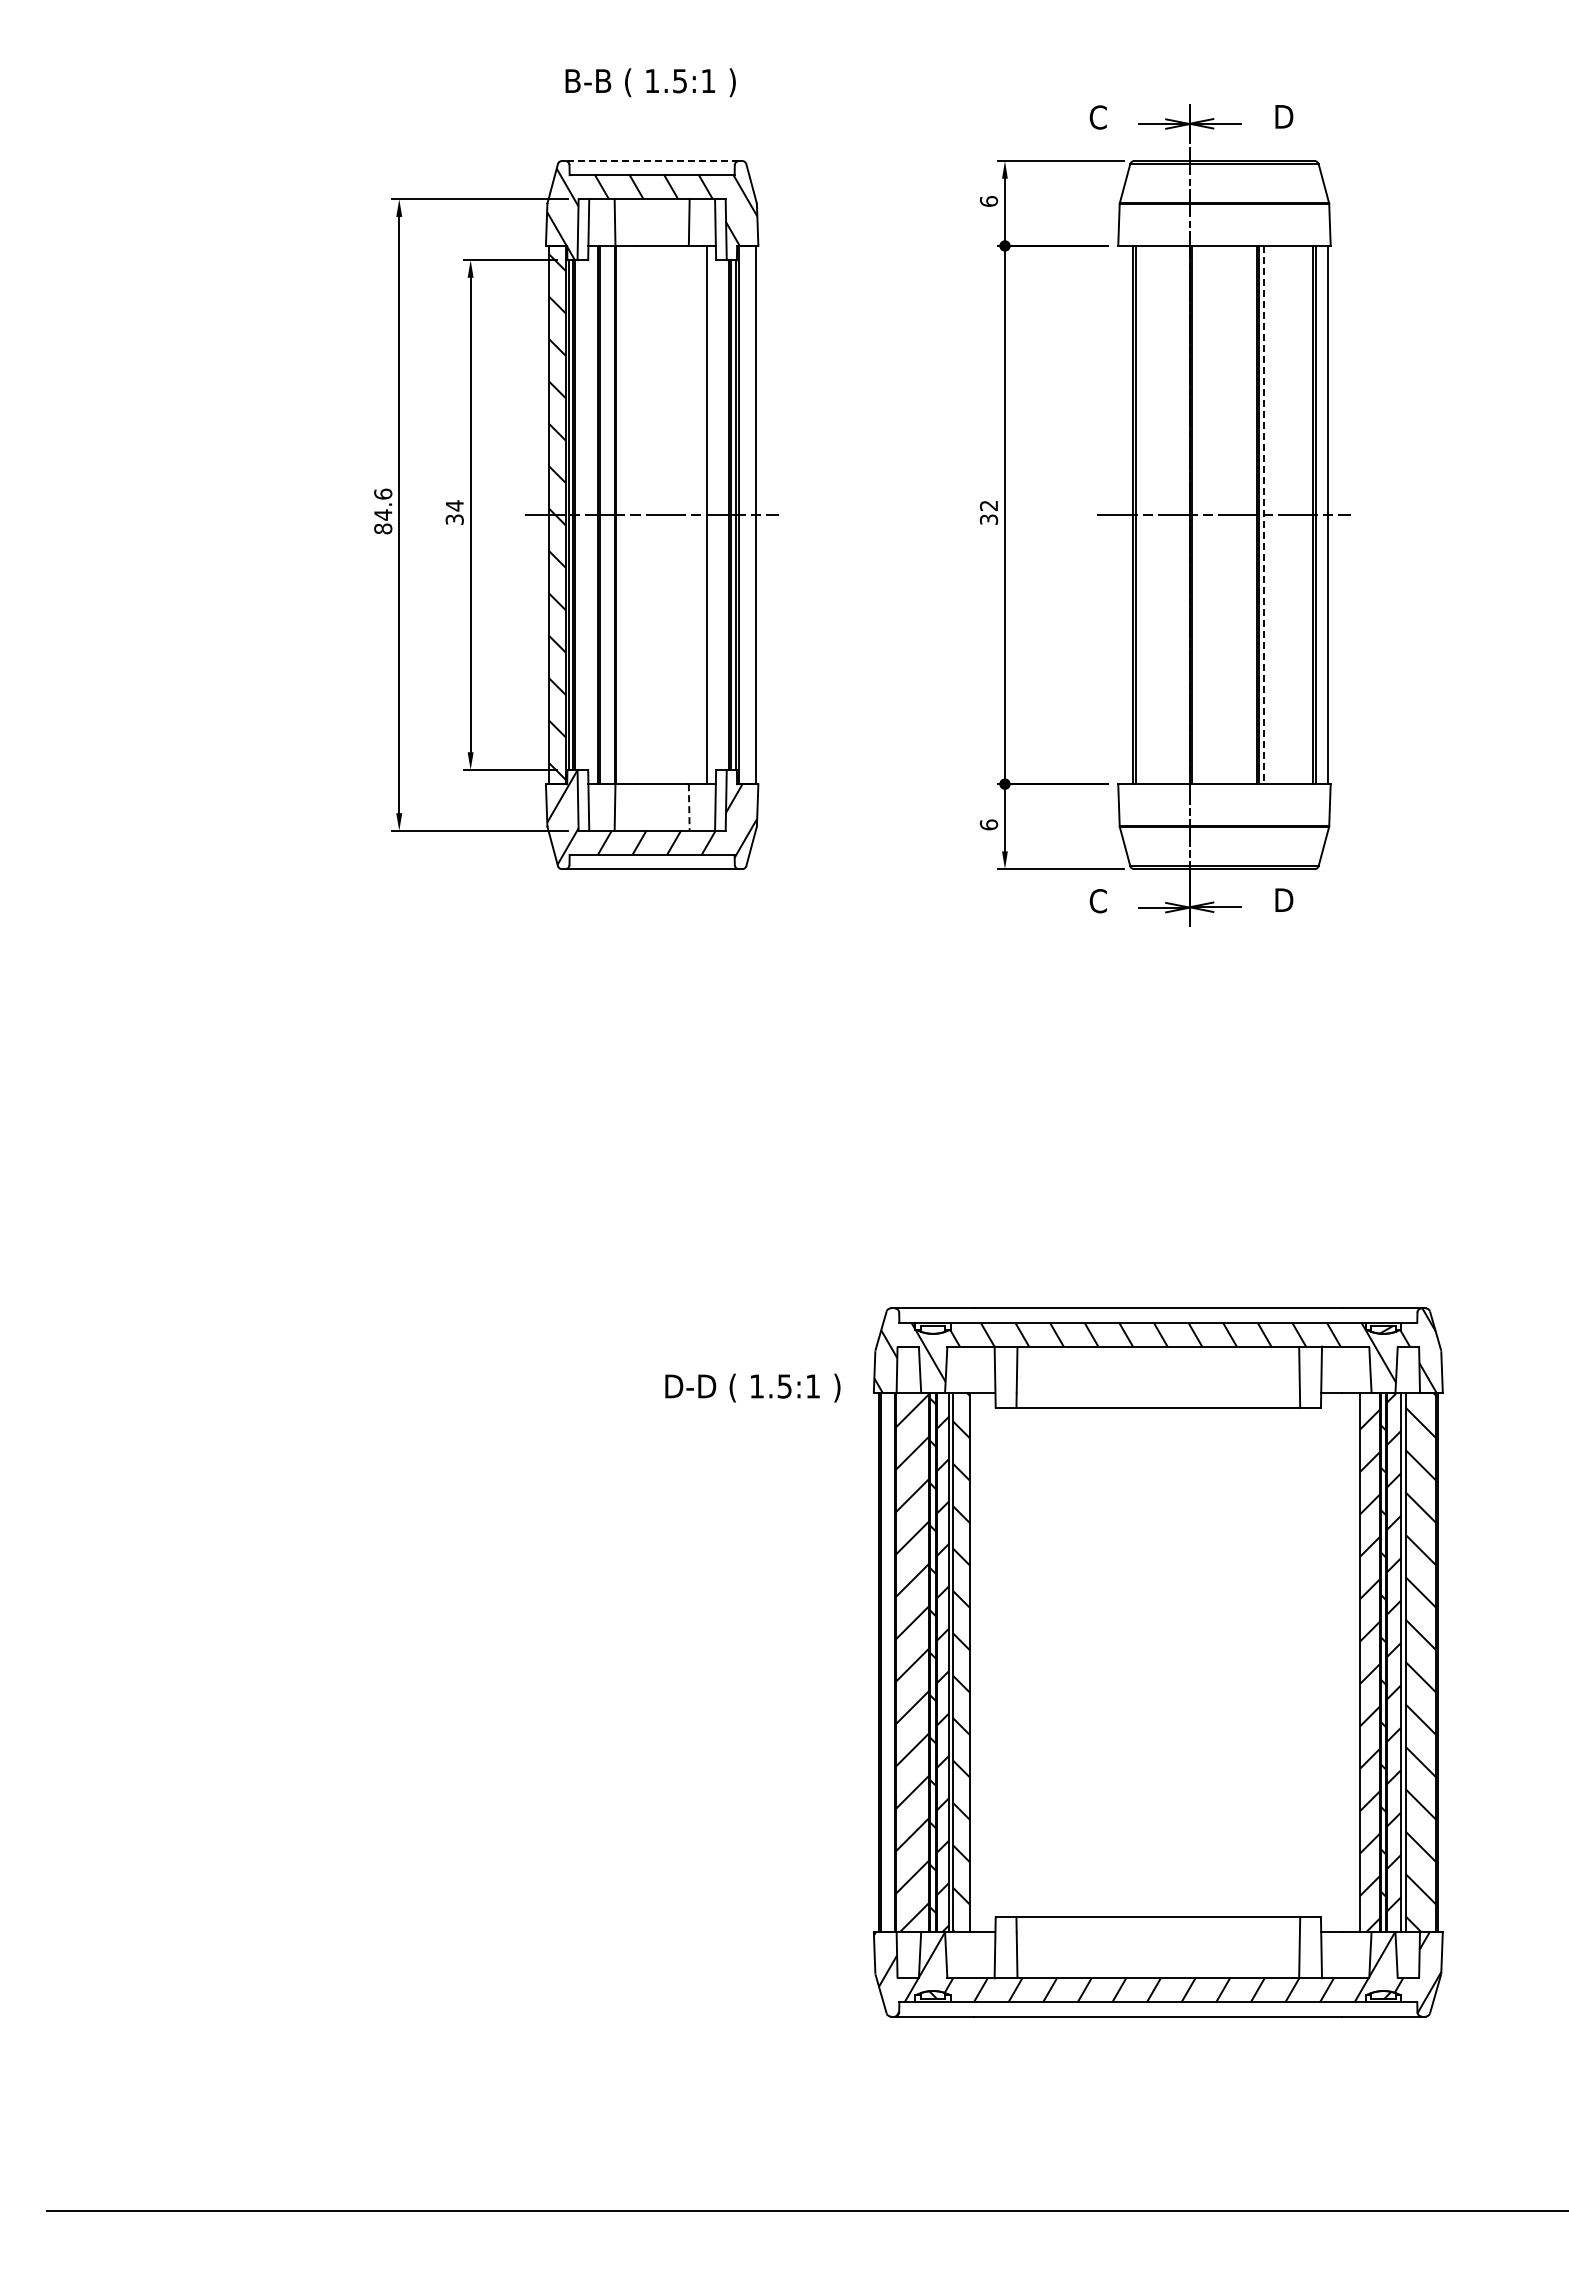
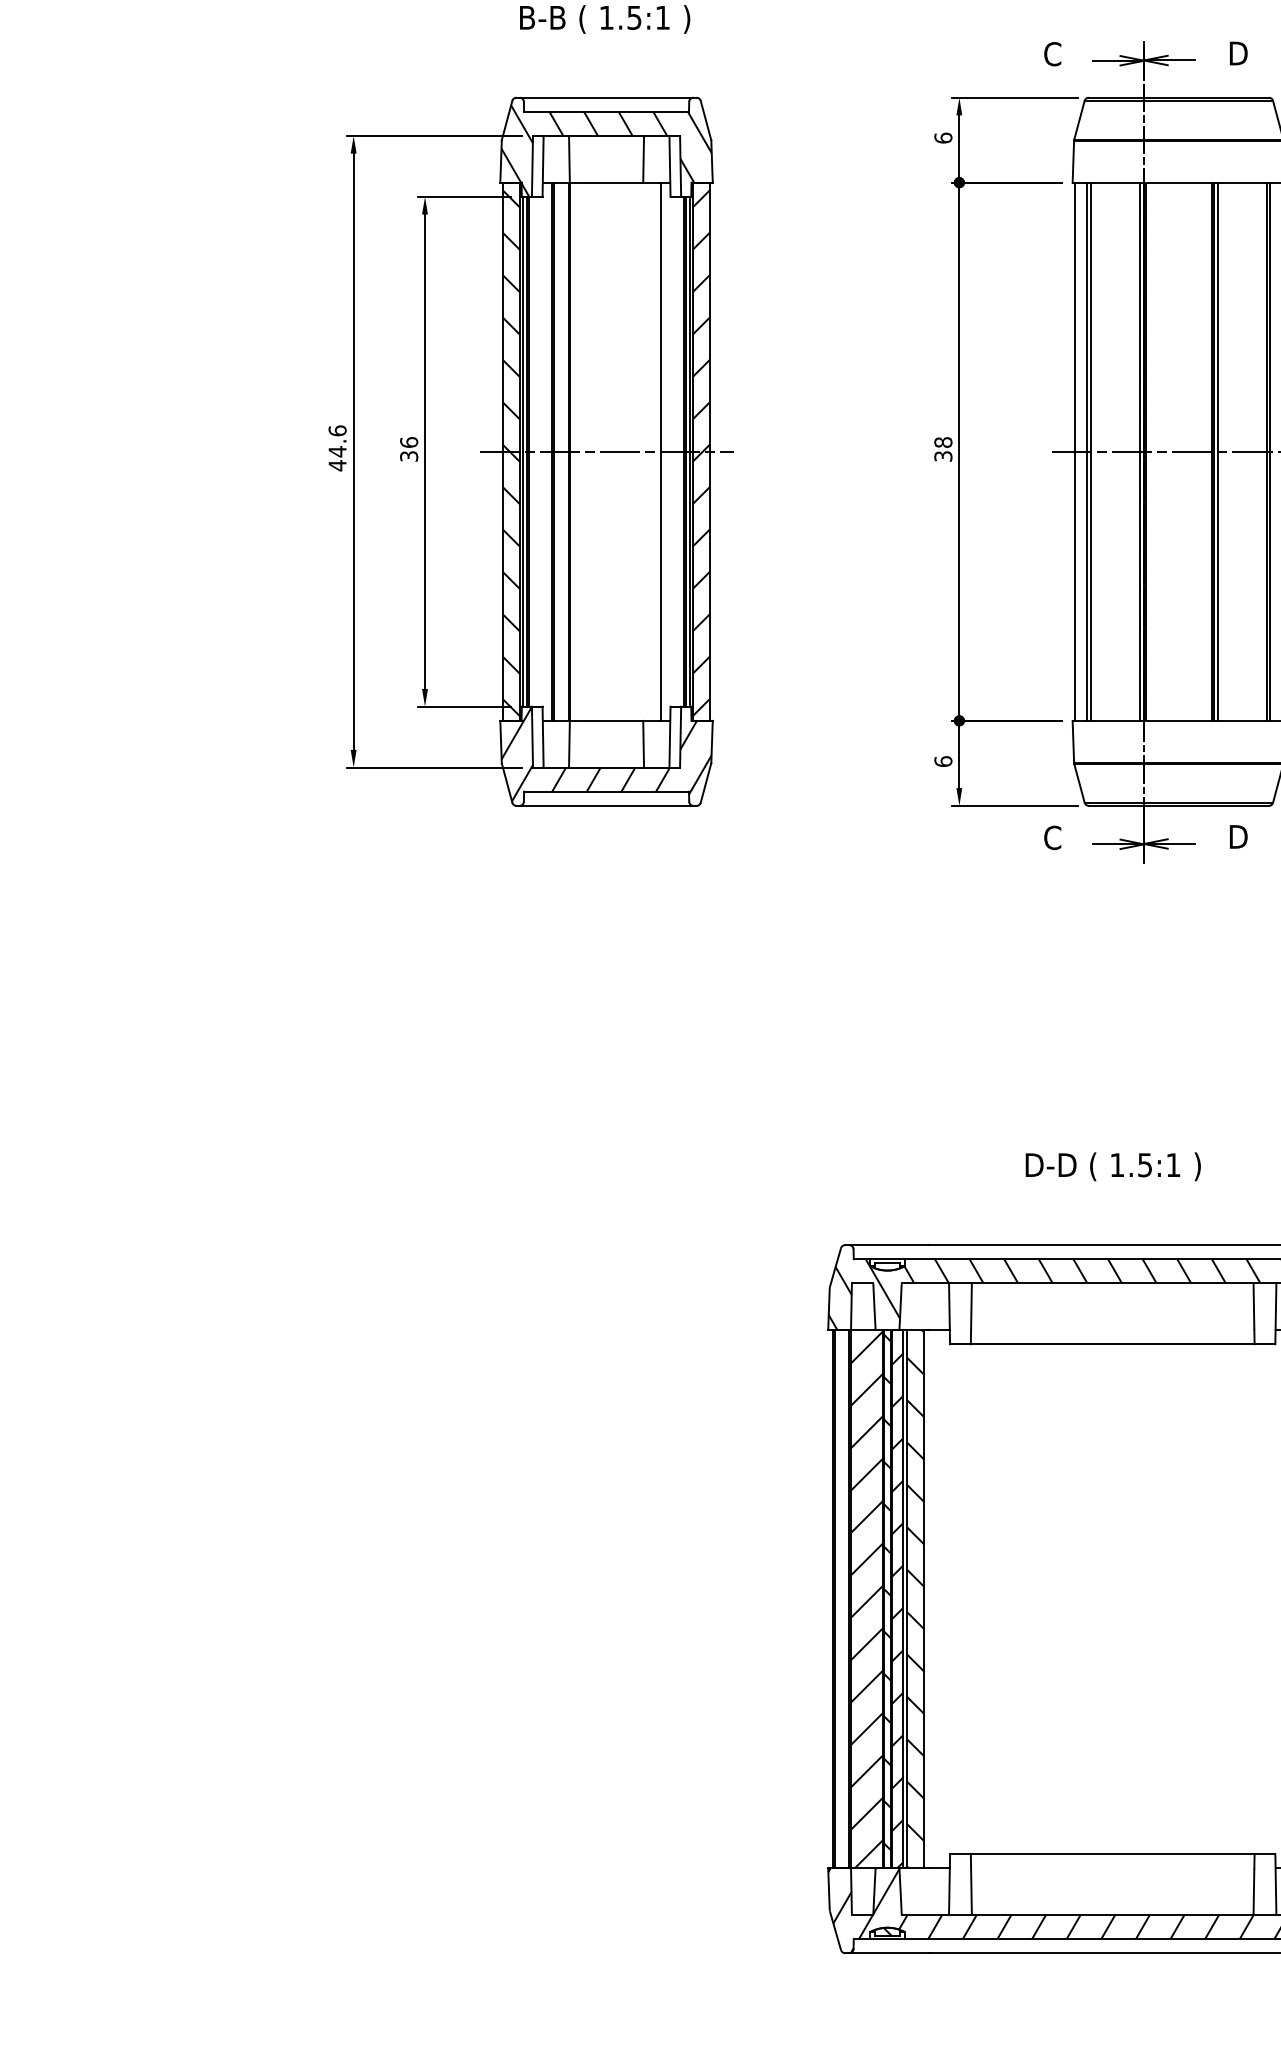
line: (652, 161) -> (606, 98), dashed -> solid
text: (454, 505) -> (408, 442), 34 -> 36
text: (989, 505) -> (943, 442), 32 -> 38
line: (1121, 515) -> (1075, 452), added
line: (1185, 515) -> (1139, 452), added
line: (1263, 515) -> (1217, 452), dashed -> solid
hatch: (746, 516) -> (700, 453), added
text: (383, 528) -> (337, 465), 84.6 -> 44.6
line: (689, 808) -> (643, 745), dashed -> solid
text: (752, 1387) -> (1112, 1166), moved

